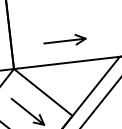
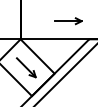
part: (65, 41) -> (68, 21), moved

